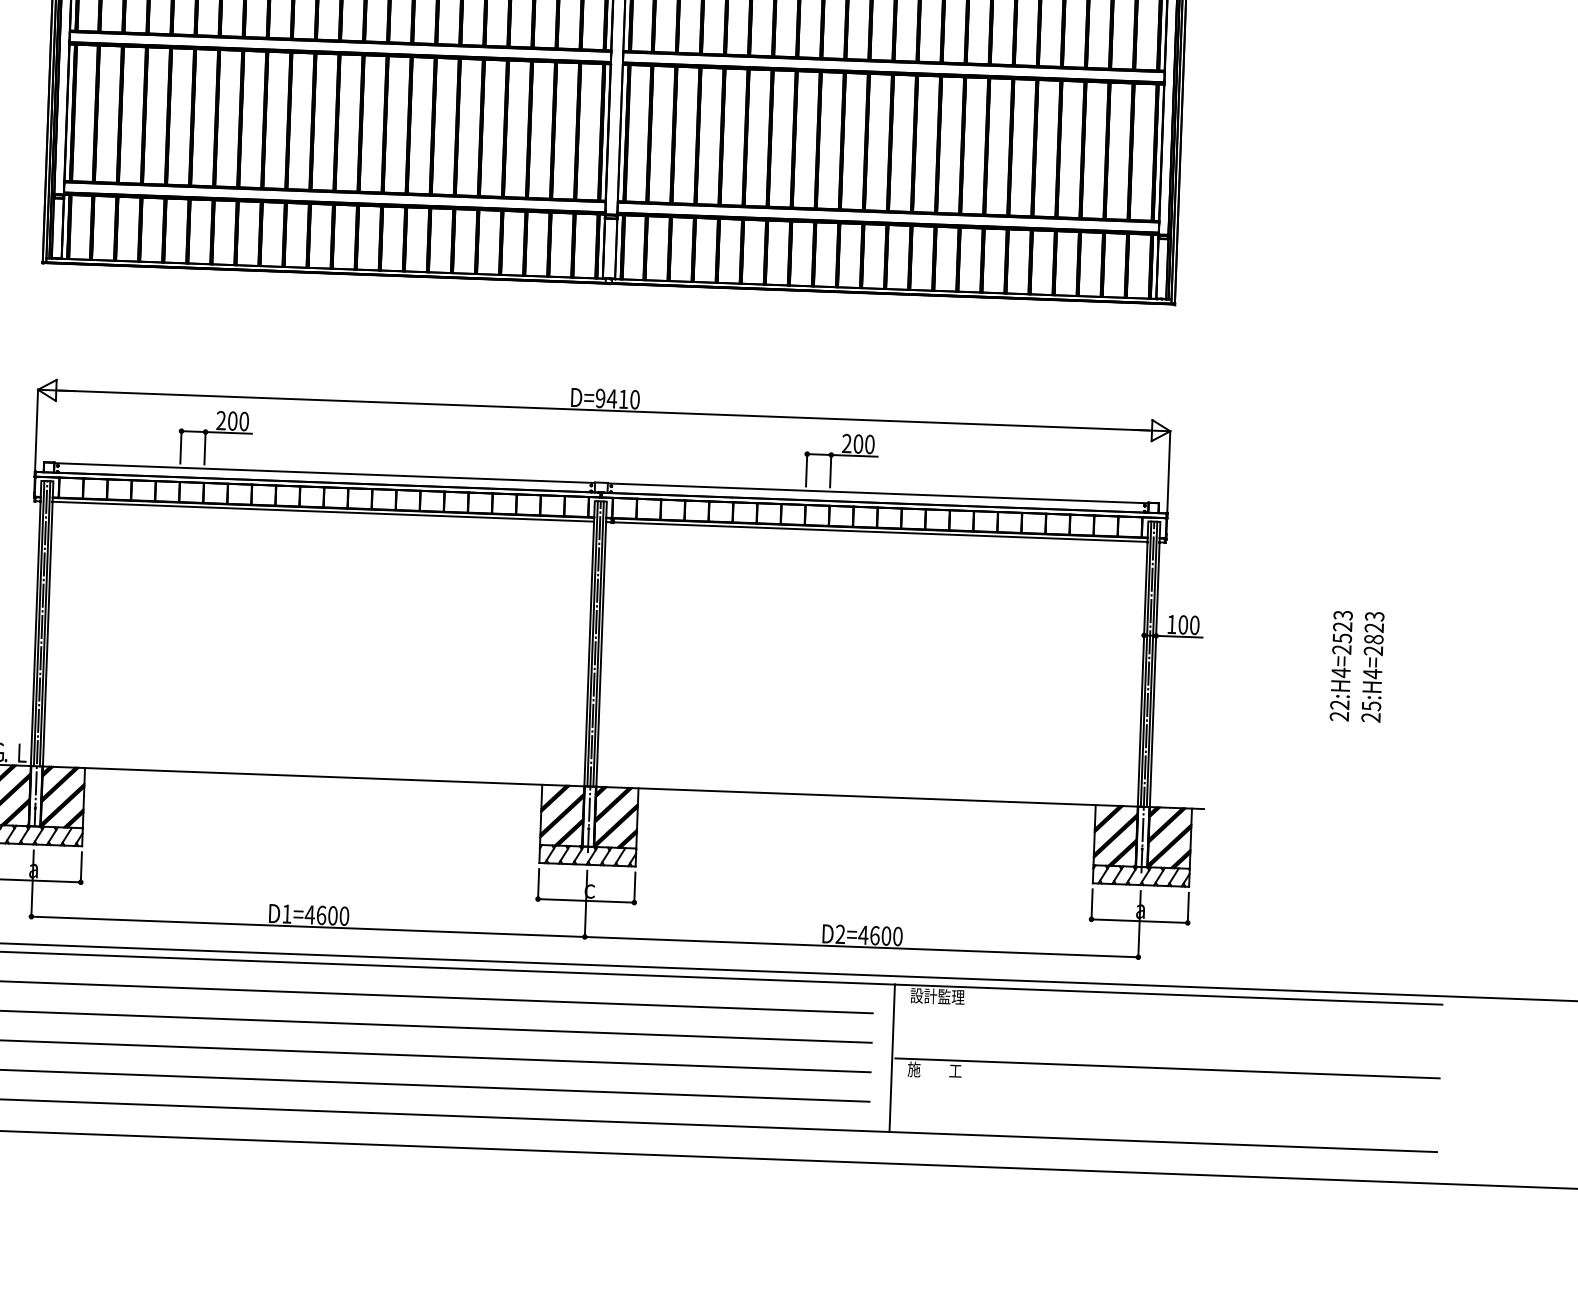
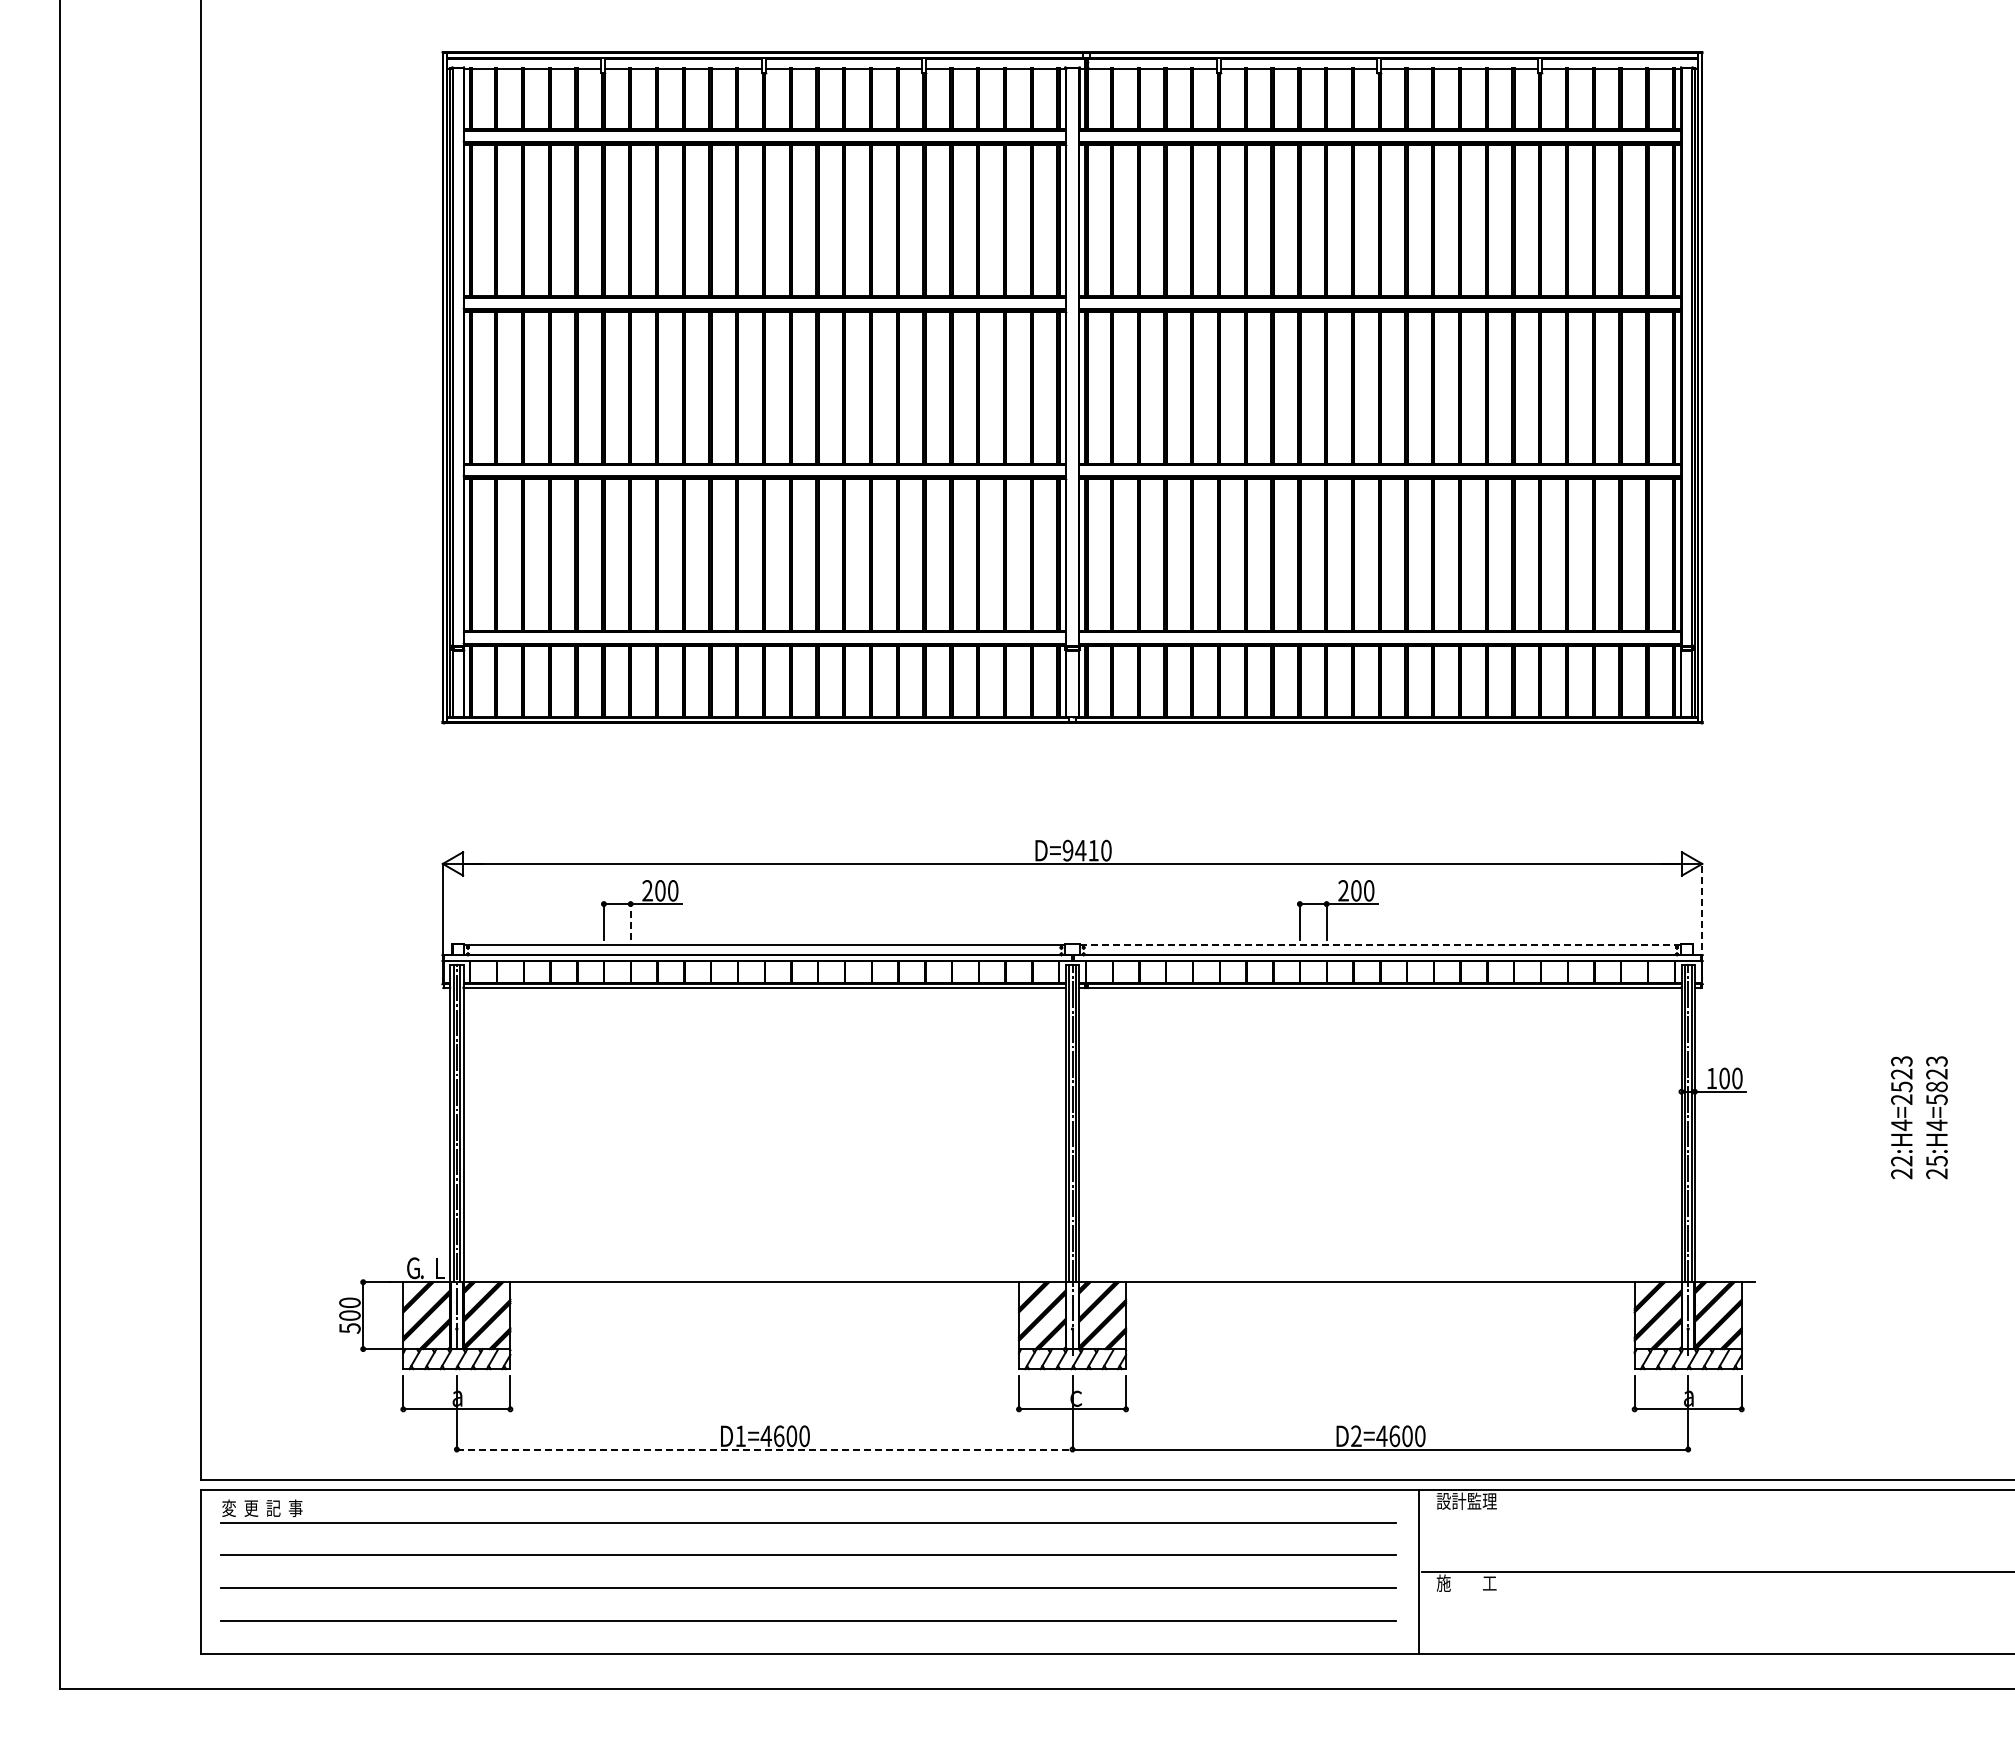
line: (204, 447) -> (630, 921), solid -> dashed
line: (1168, 474) -> (1702, 911), solid -> dashed
line: (878, 493) -> (1380, 944), solid -> dashed
text: (1373, 650) -> (1936, 1099), 25:H4=2823 -> 25:H4=5823
line: (307, 926) -> (764, 1449), solid -> dashed

